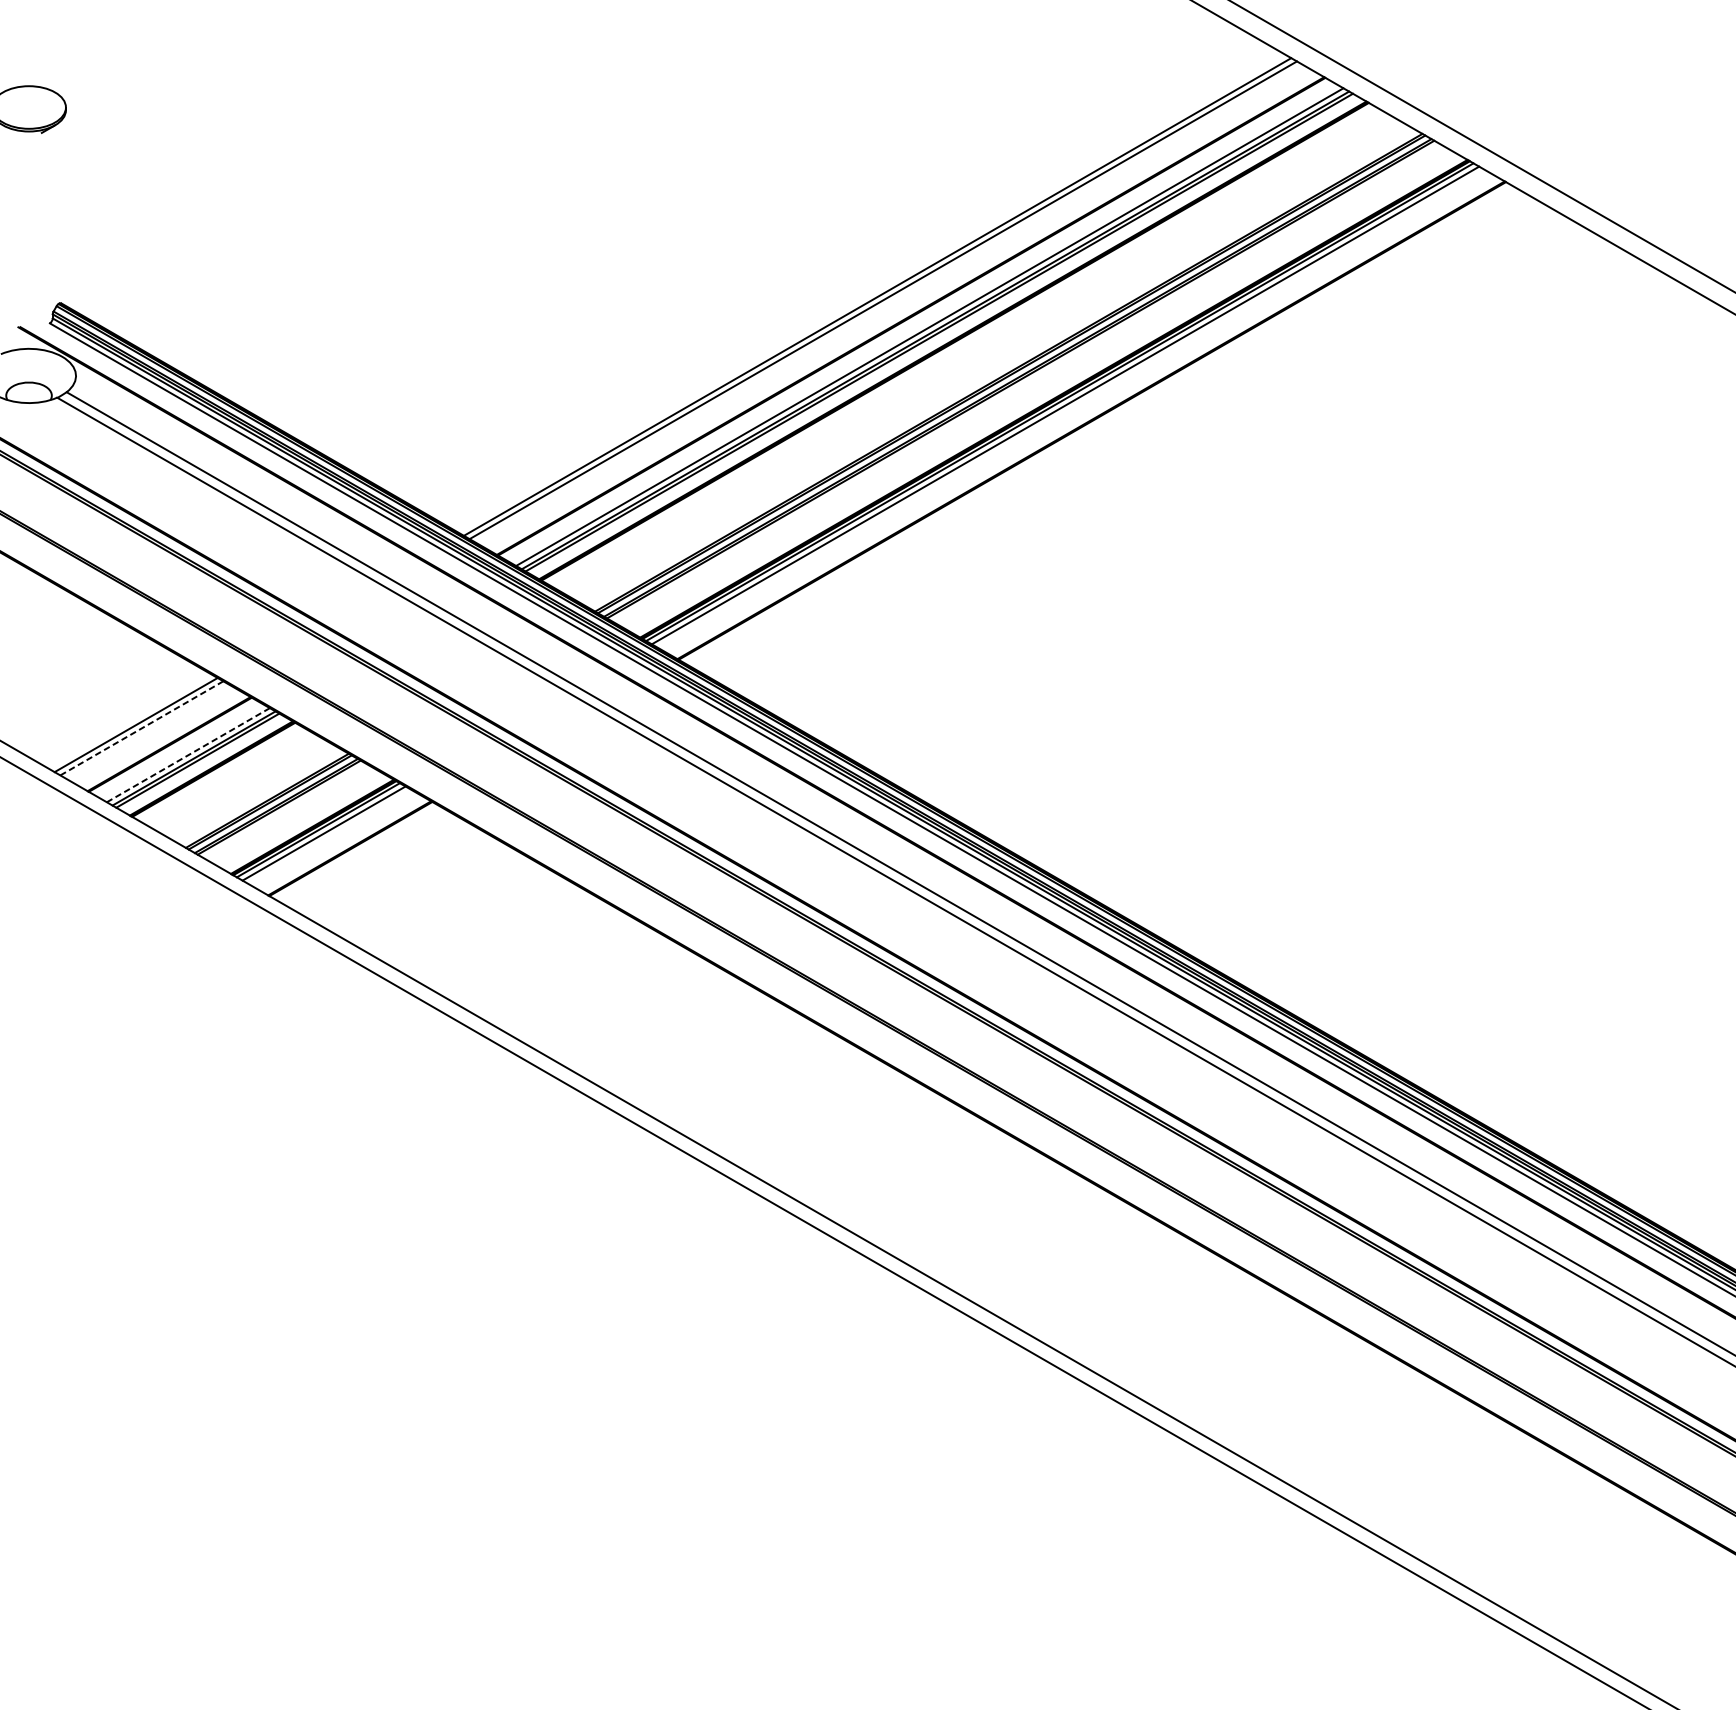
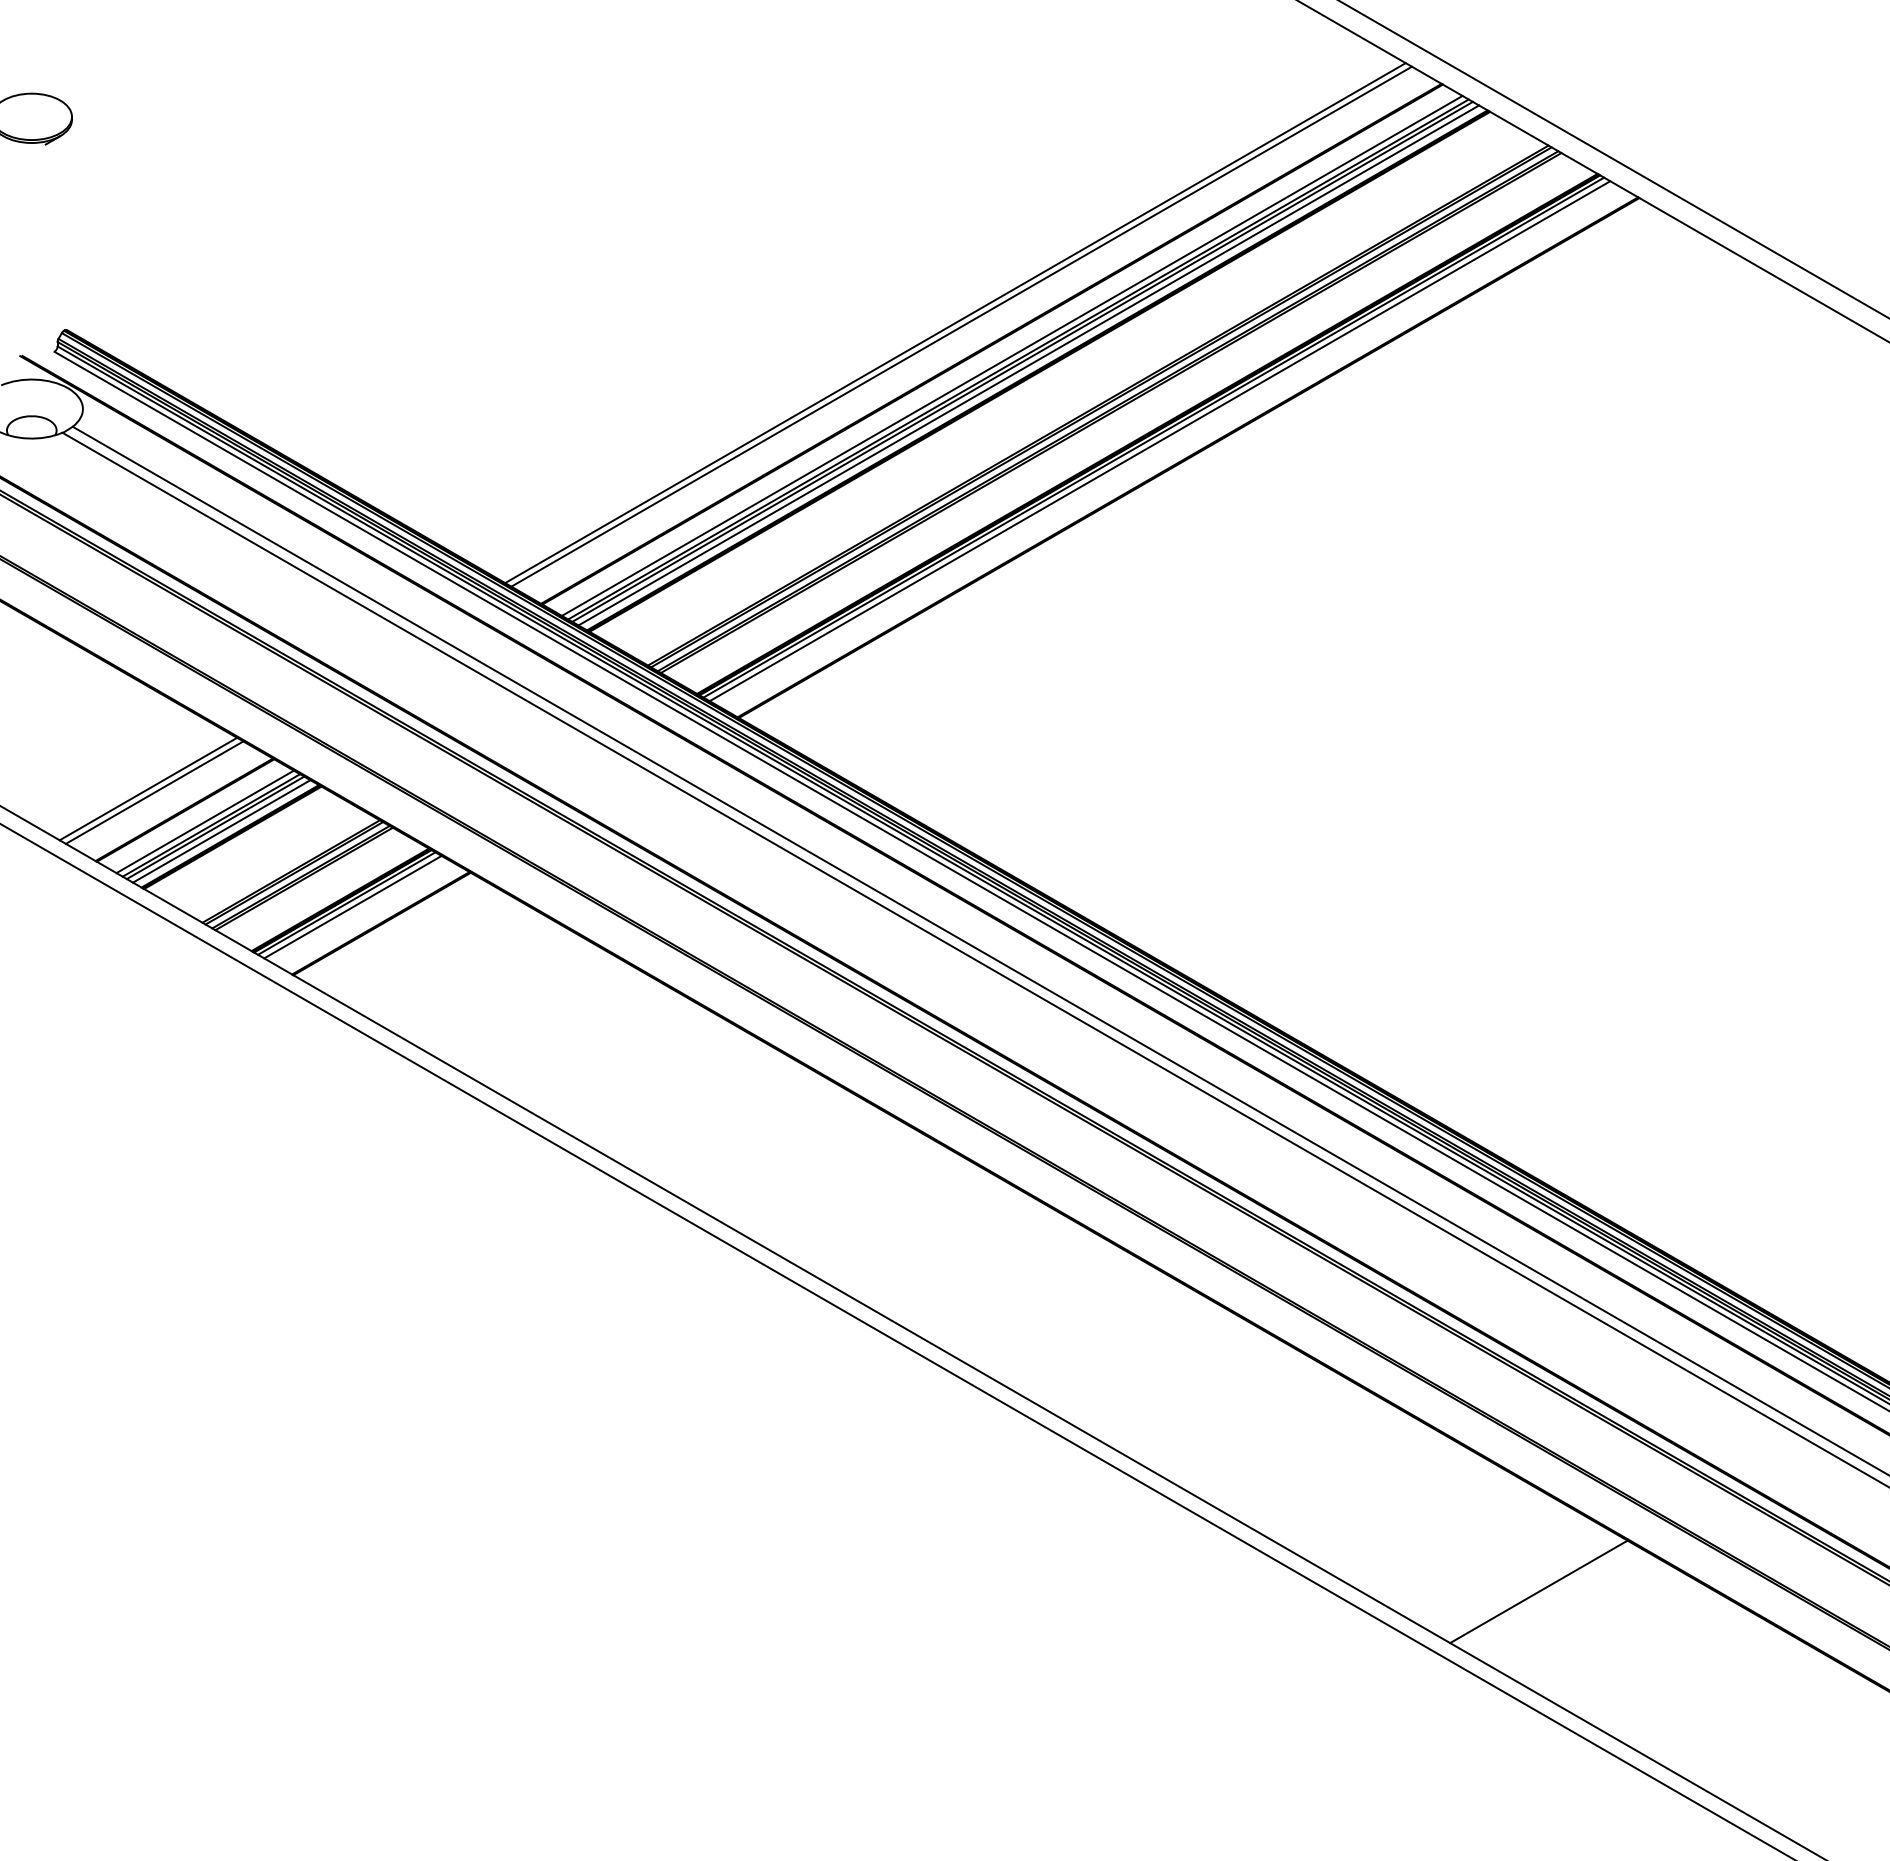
line: (944, 335) -> (1028, 365), added
line: (142, 728) -> (155, 792), dashed -> solid
line: (187, 755) -> (204, 822), dashed -> solid
line: (203, 764) -> (221, 831), added
line: (1413, 1462) -> (1538, 1591), added

